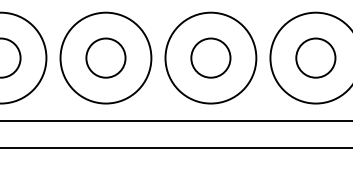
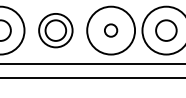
circle: (105, 57) -> (55, 30), size x0.7
circle: (209, 57) -> (110, 30), size x0.6

